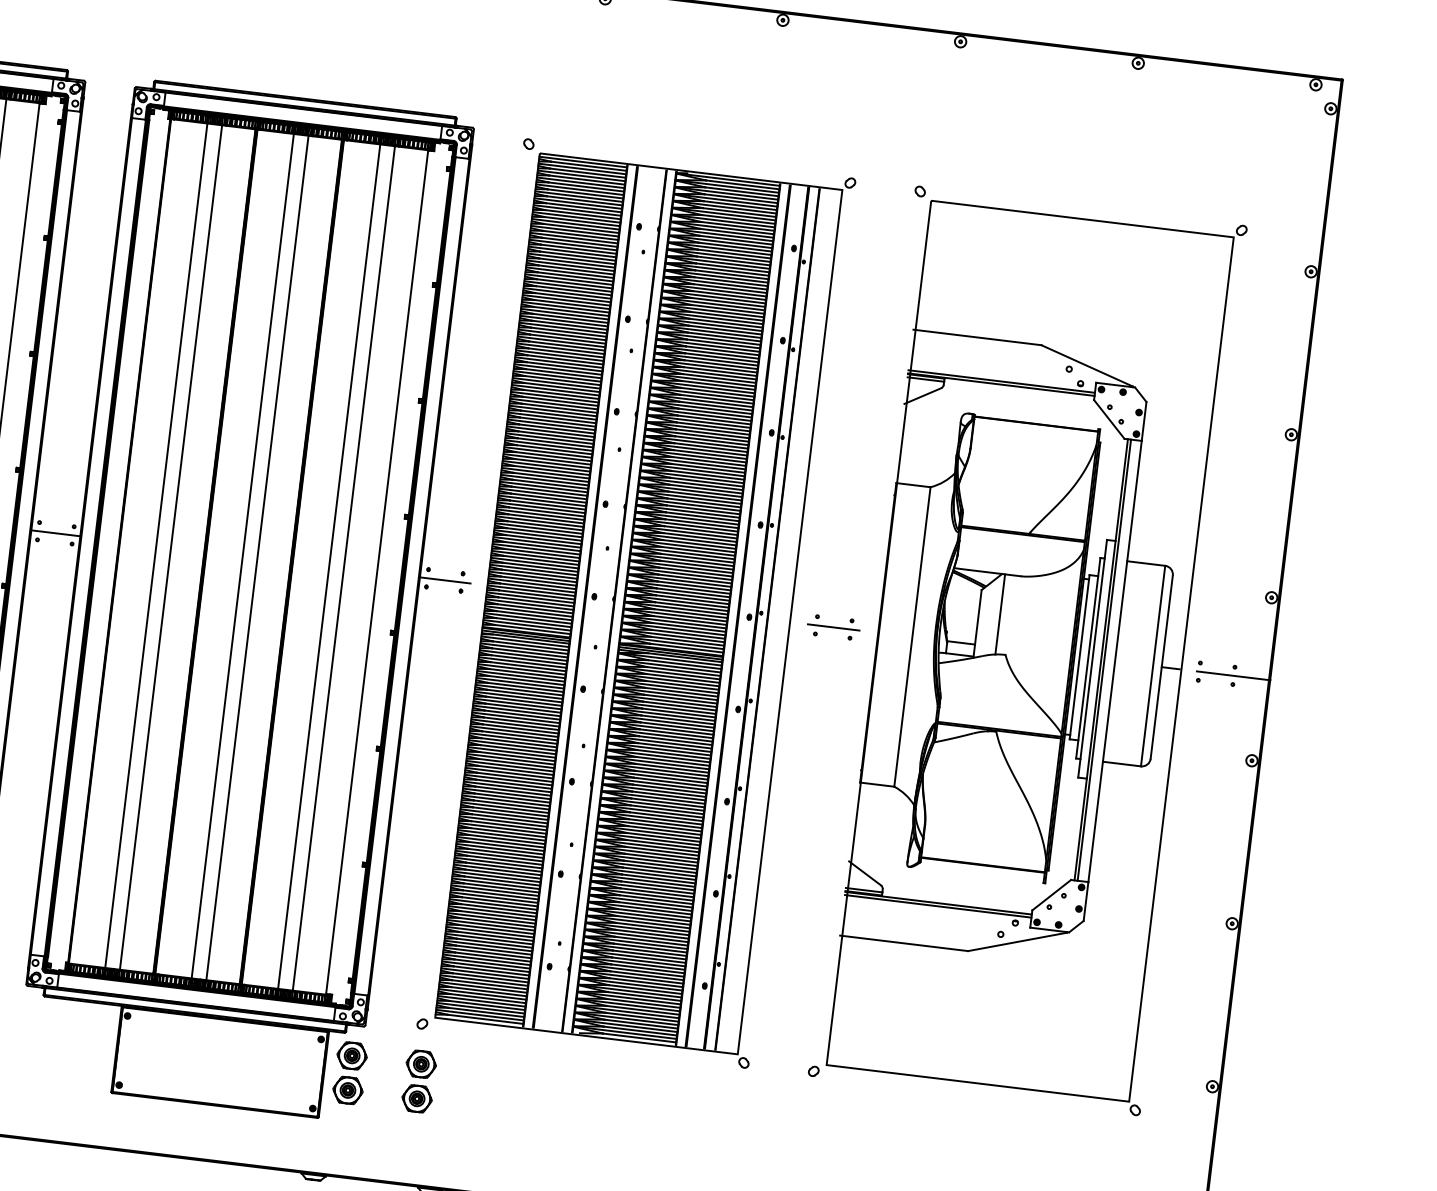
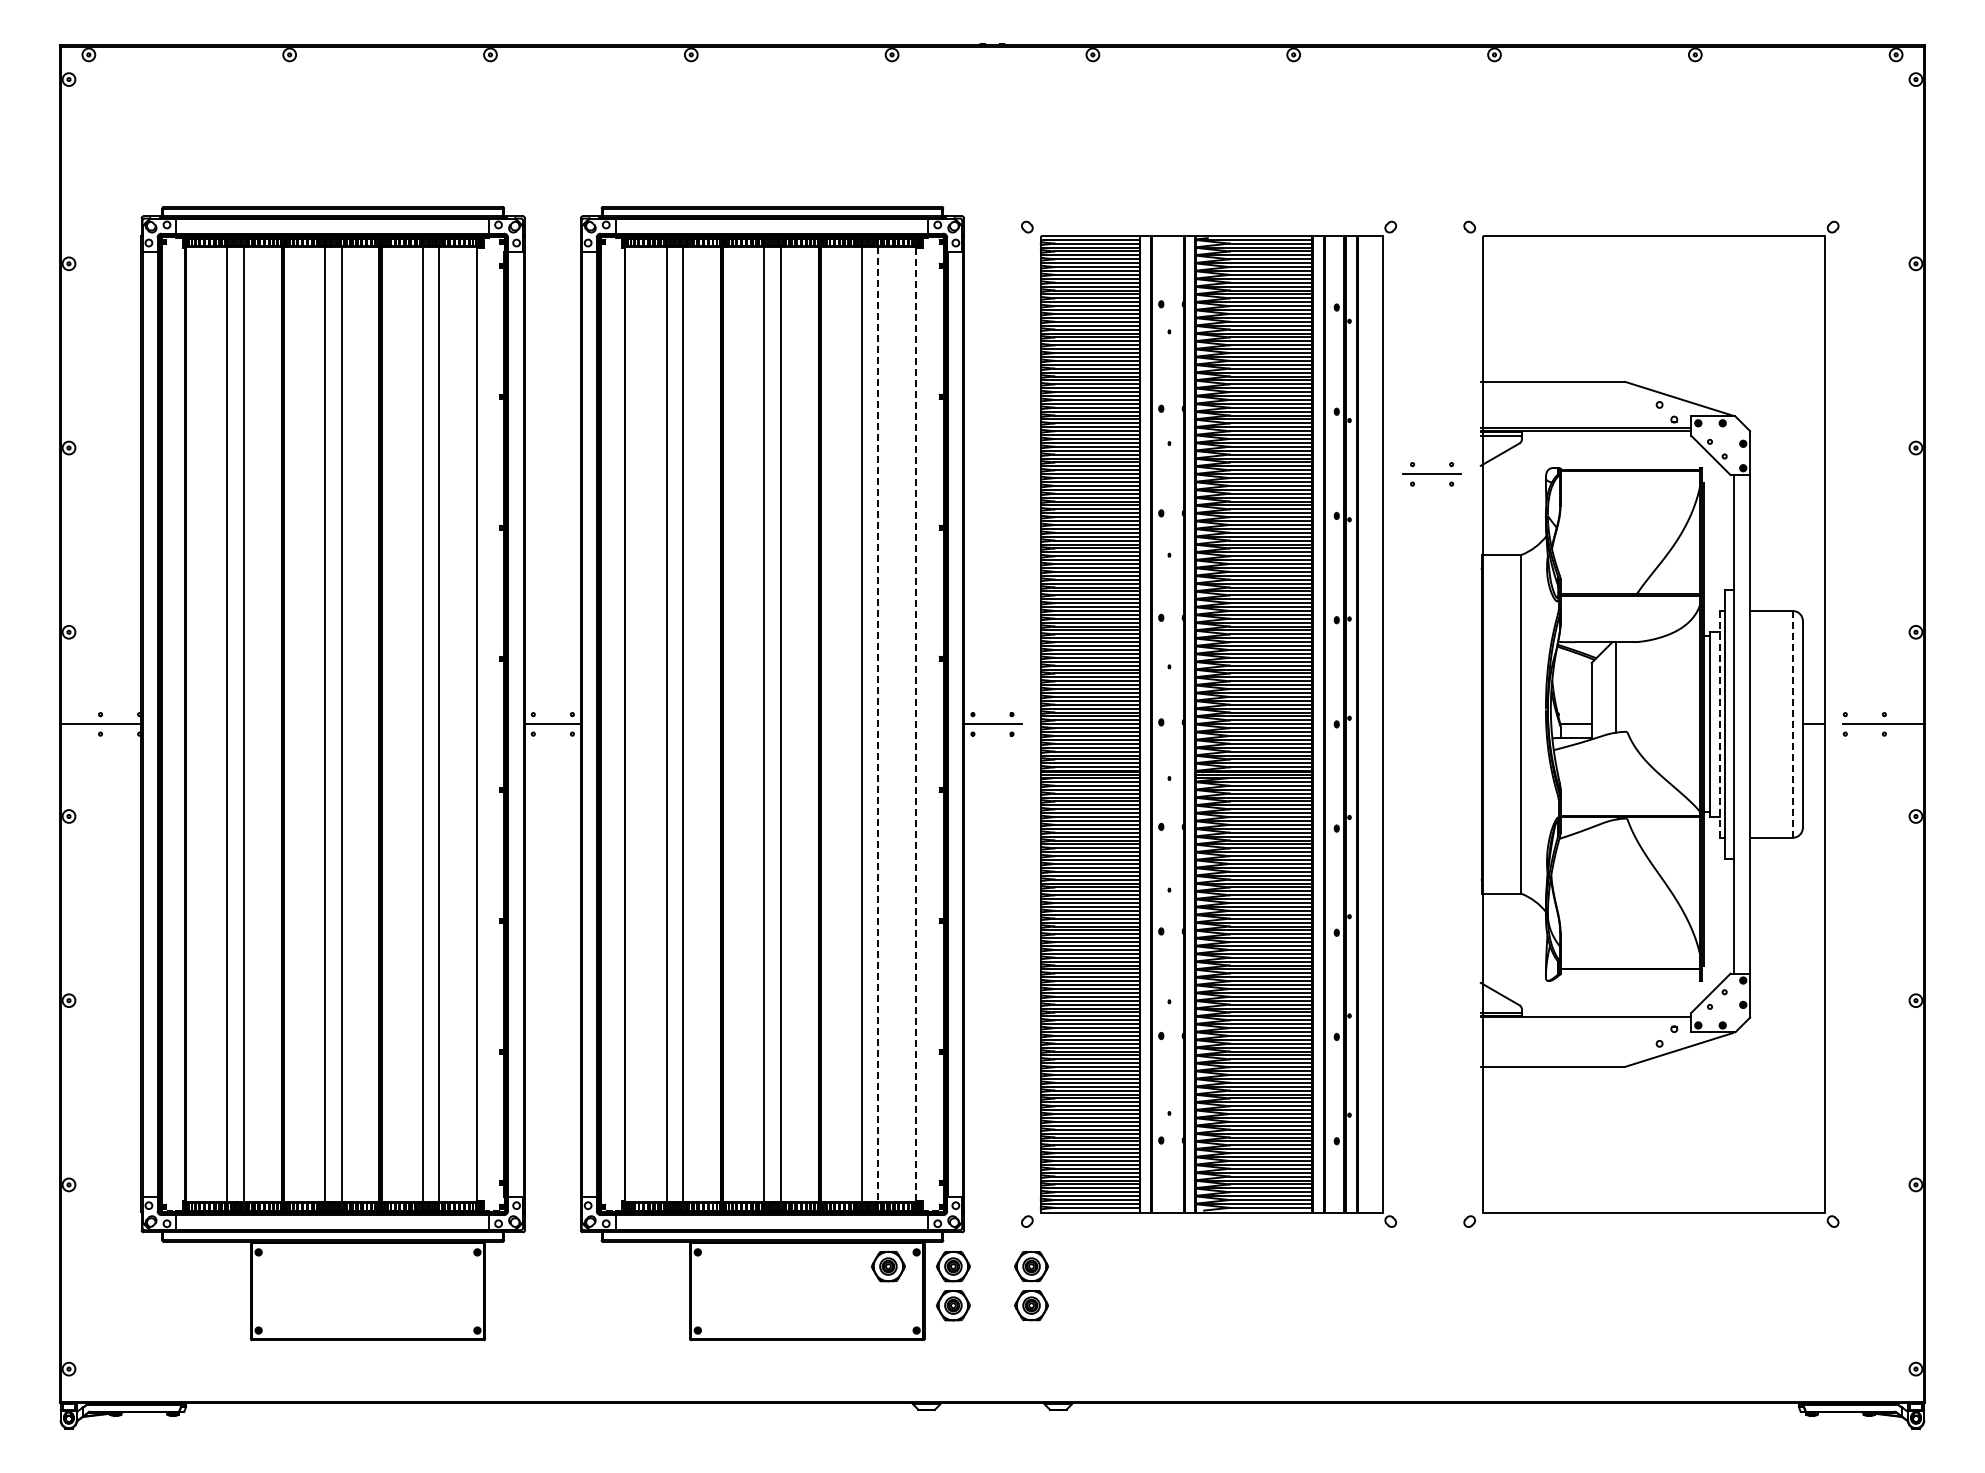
line: (343, 569) -> (878, 725), solid -> dashed
line: (377, 572) -> (916, 724), solid -> dashed
part: (833, 627) -> (1431, 474), moved
line: (1088, 657) -> (1719, 723), solid -> dashed
line: (1103, 660) -> (1737, 724), removed
line: (1153, 665) -> (1793, 723), solid -> dashed
line: (937, 905) -> (1585, 1020), removed
part: (293, 1048) -> (887, 1266), added

